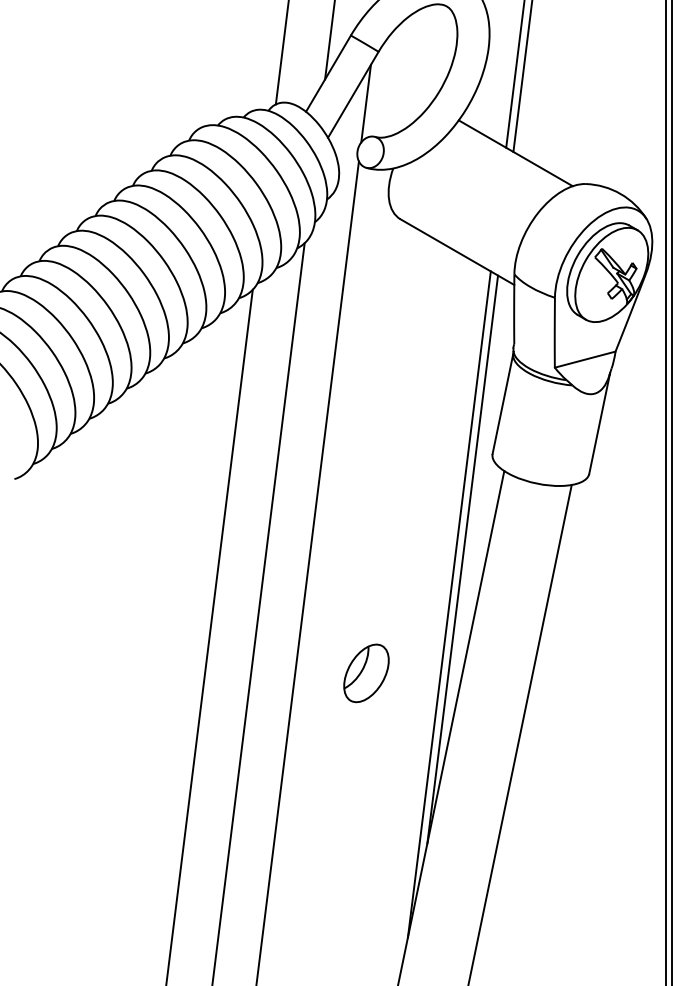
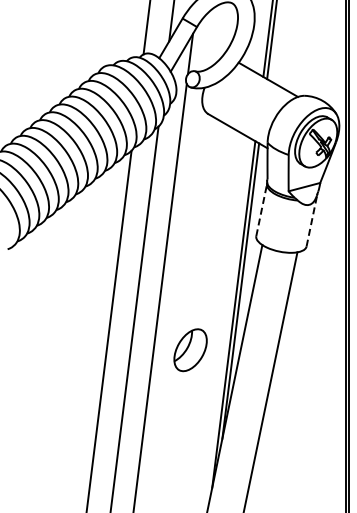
line: (502, 404) -> (261, 210), solid -> dashed
line: (598, 423) -> (311, 220), solid -> dashed
part: (366, 673) -> (190, 350), size x1.4

